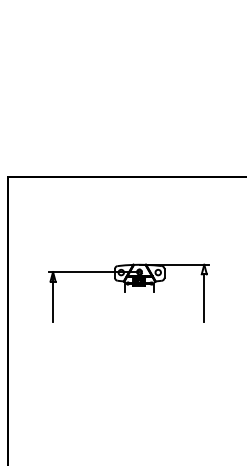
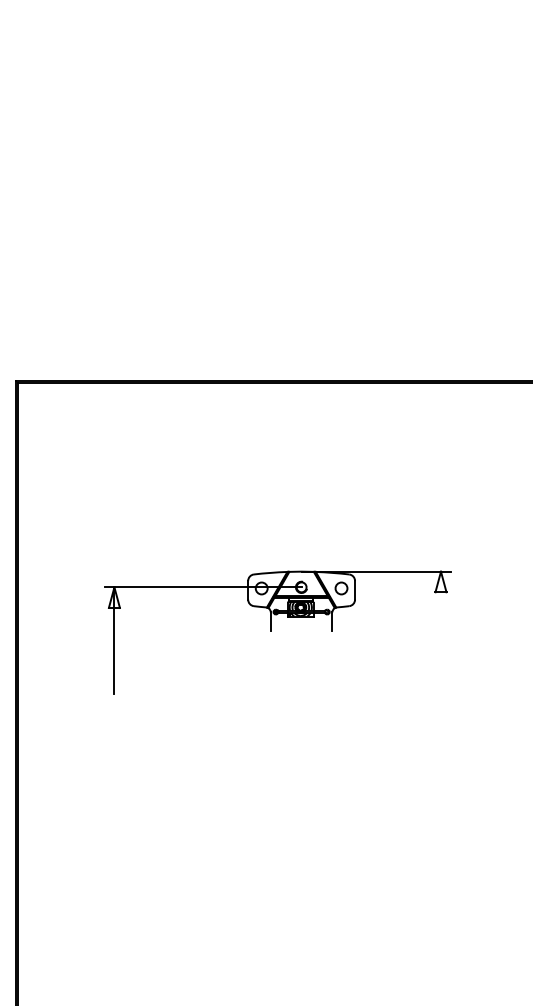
line: (204, 297) -> (441, 642), removed

